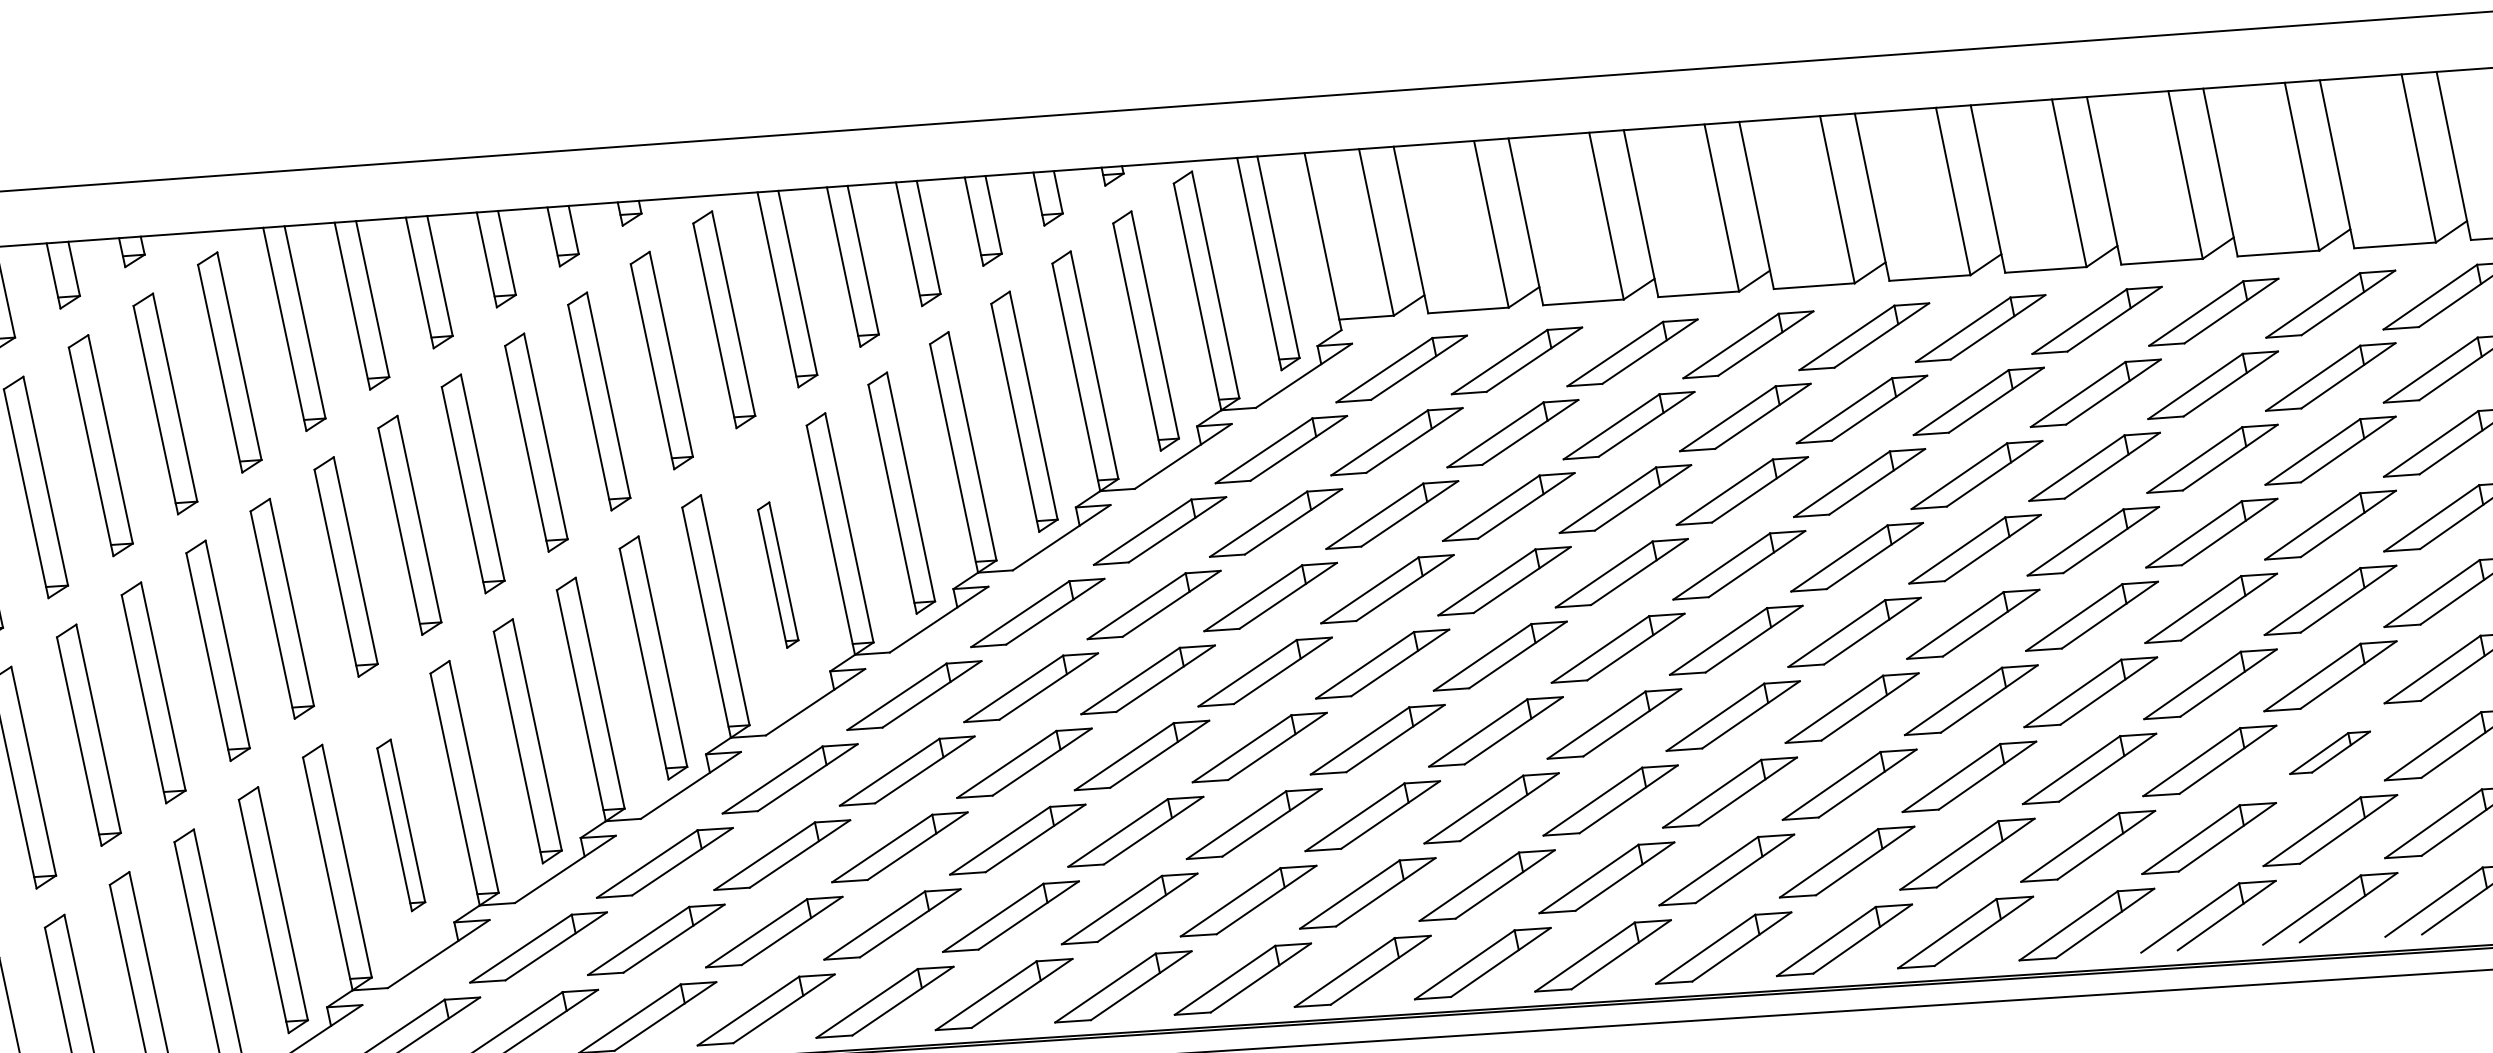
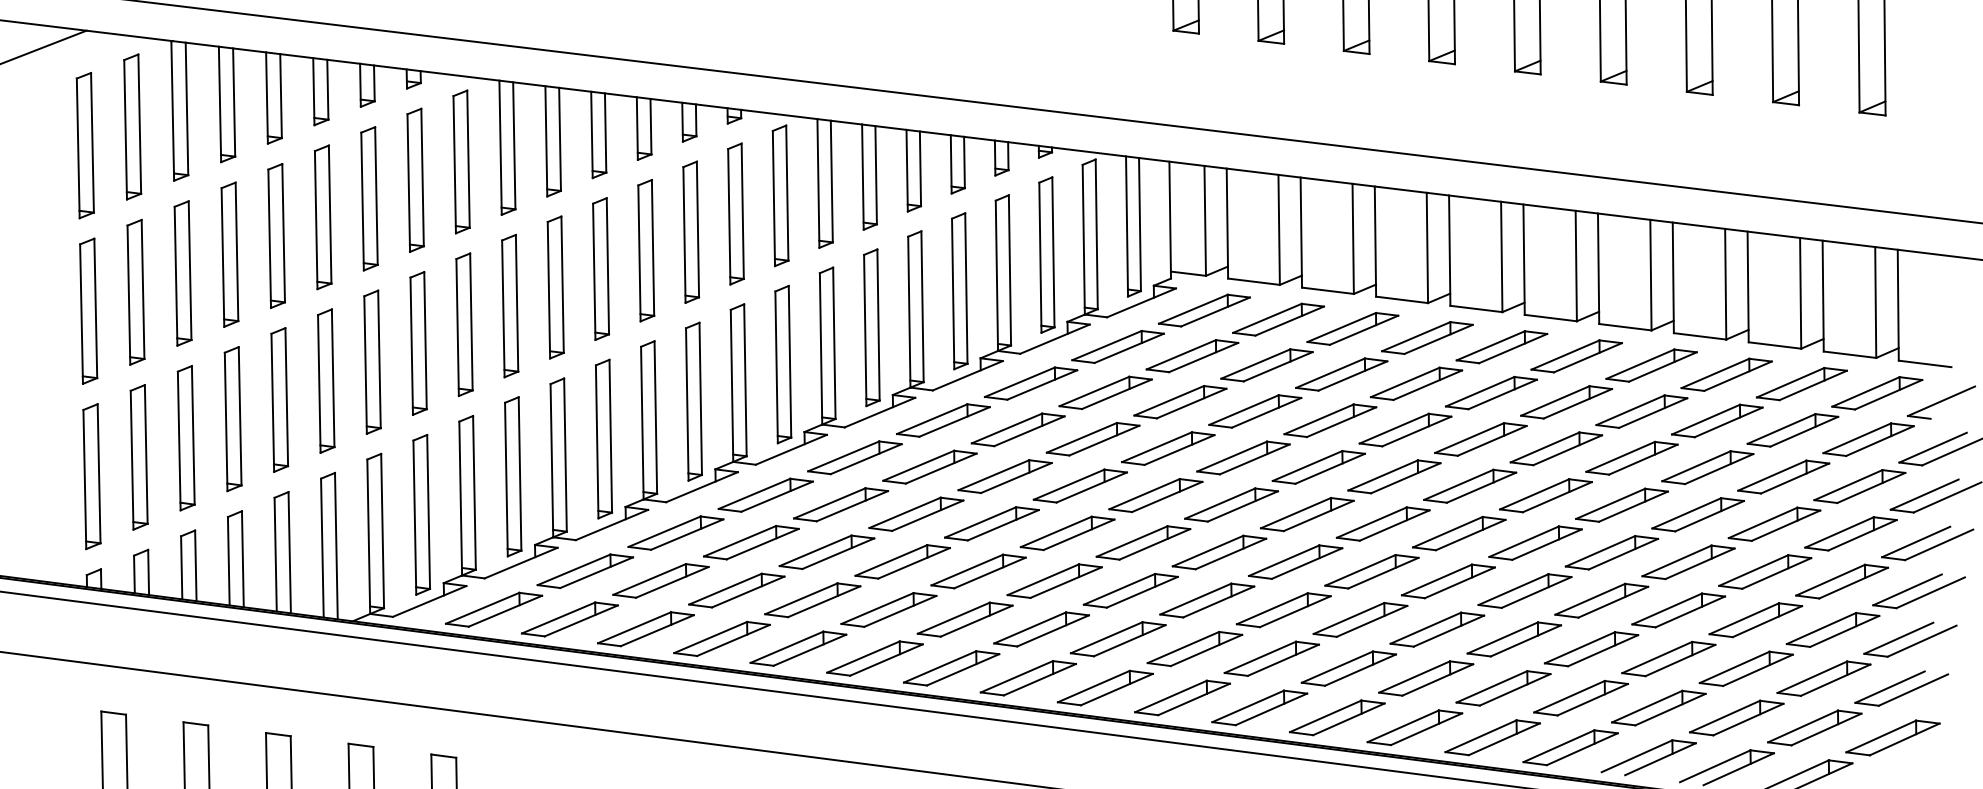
part: (778, 575) -> (783, 364), size x1.67
part: (2329, 752) -> (1745, 668), size x1.67
part: (401, 824) -> (513, 476), size x1.43

